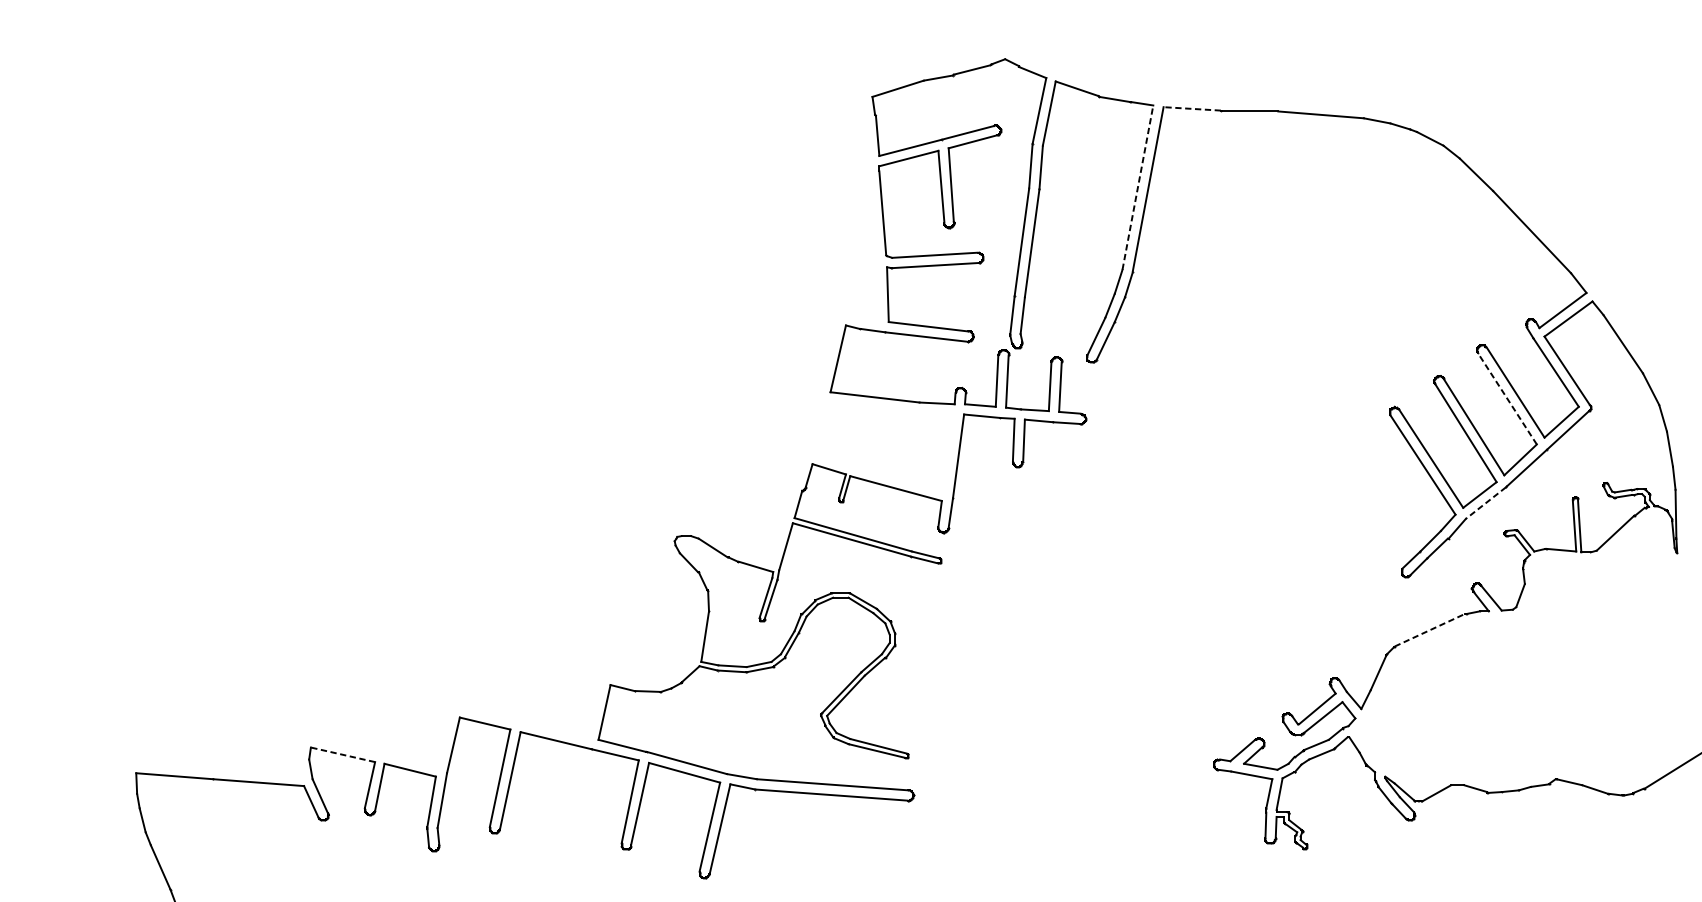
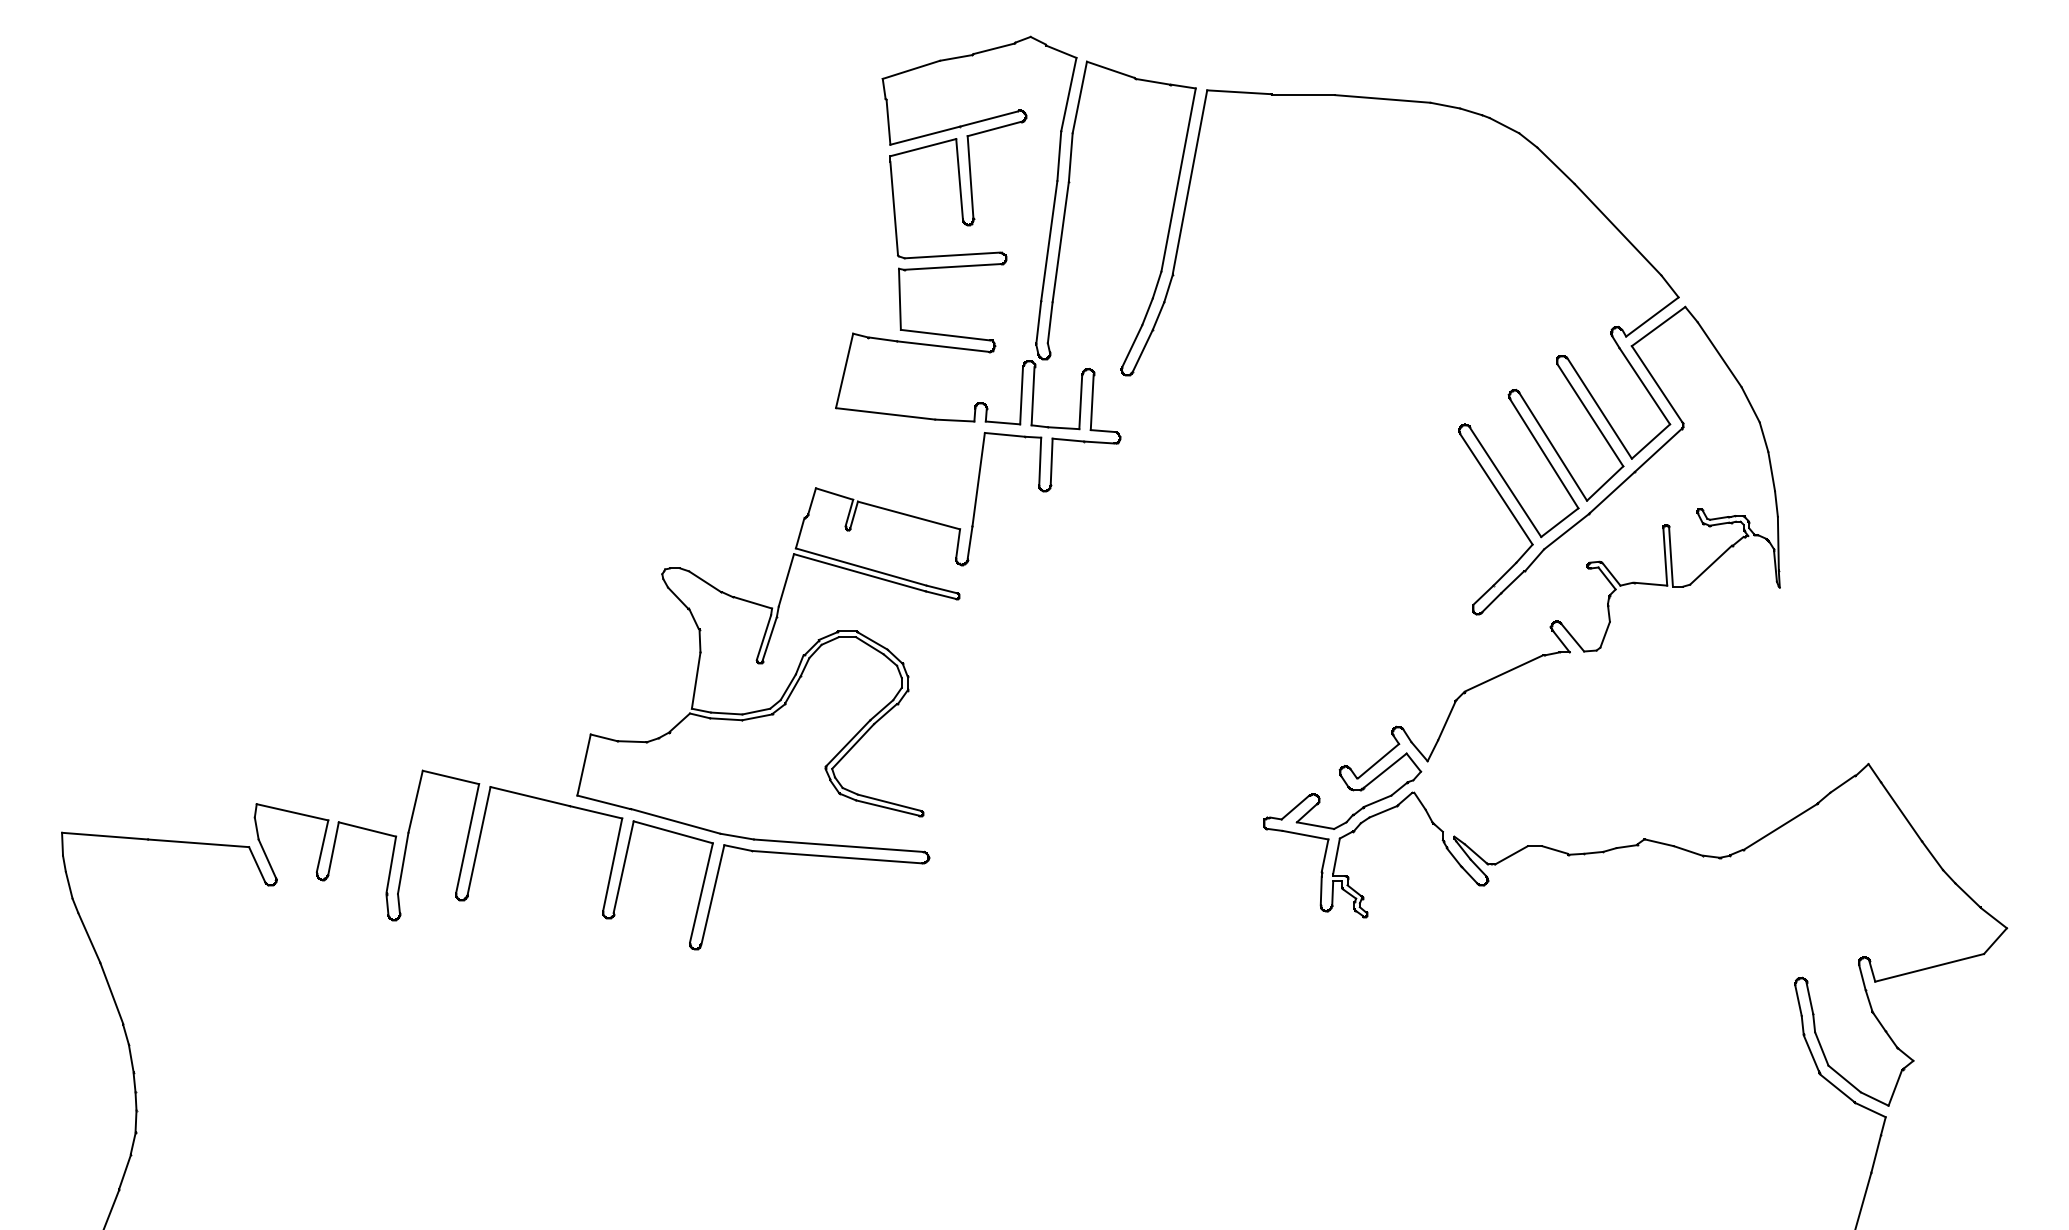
line: (1191, 109) -> (1238, 92), dashed -> solid
line: (1137, 187) -> (1178, 179), dashed -> solid
line: (1507, 398) -> (1590, 415), dashed -> solid
line: (1485, 502) -> (1566, 531), dashed -> solid
line: (1430, 630) -> (1504, 673), dashed -> solid
line: (342, 755) -> (292, 812), dashed -> solid

